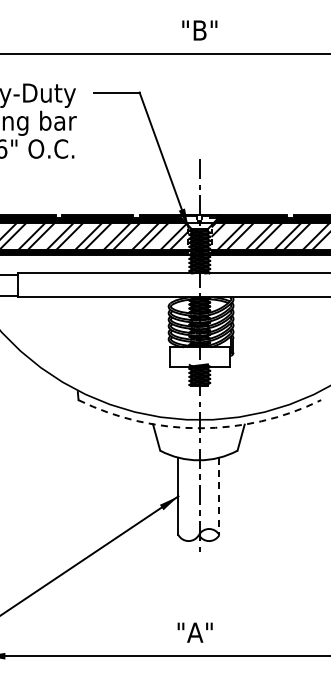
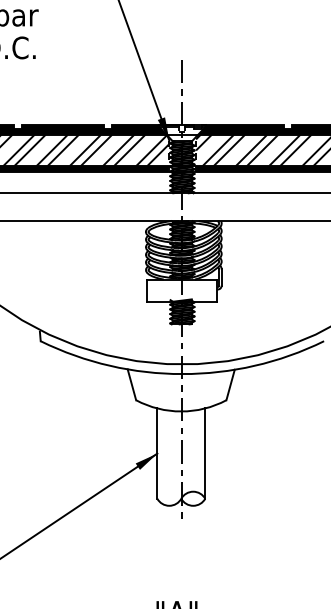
arc: (199, 428) -> (181, 374), dashed -> solid
line: (219, 496) -> (205, 453), dashed -> solid

